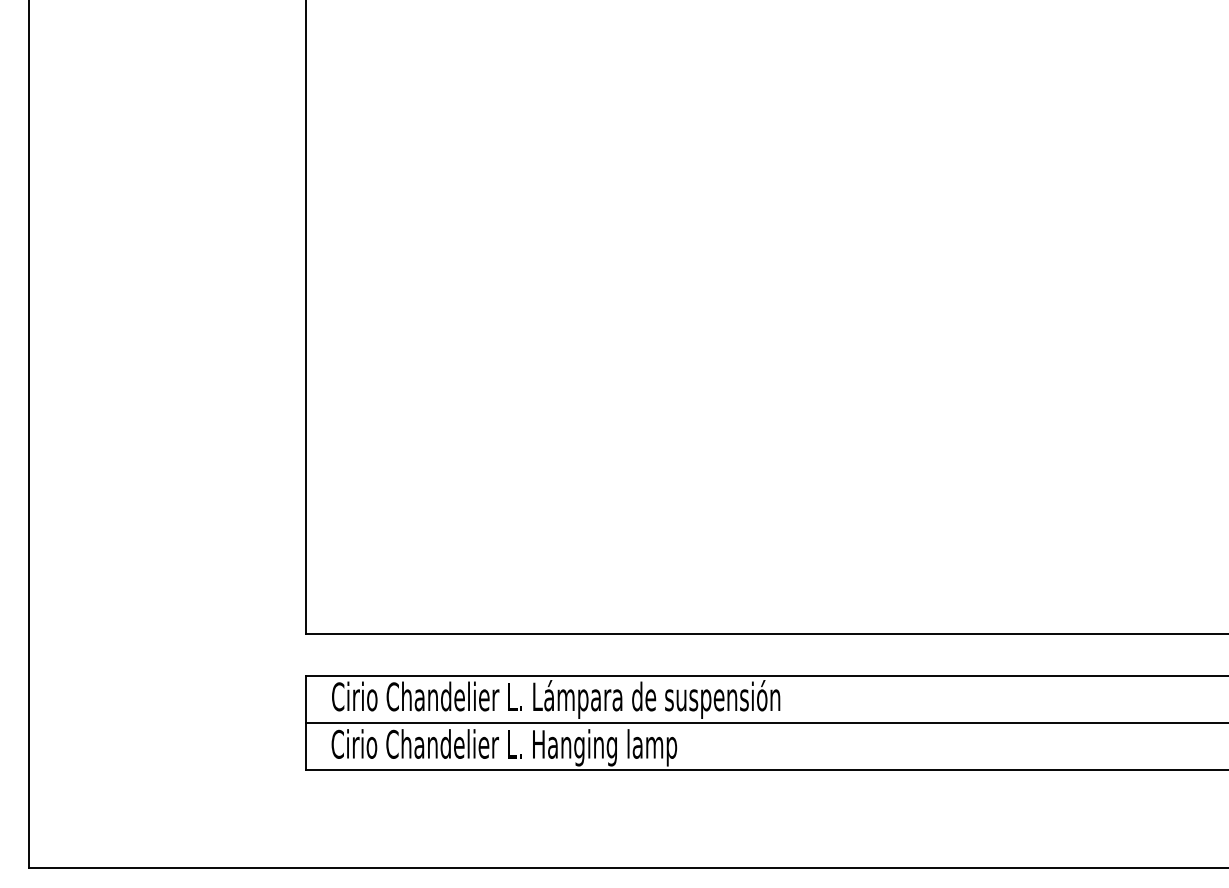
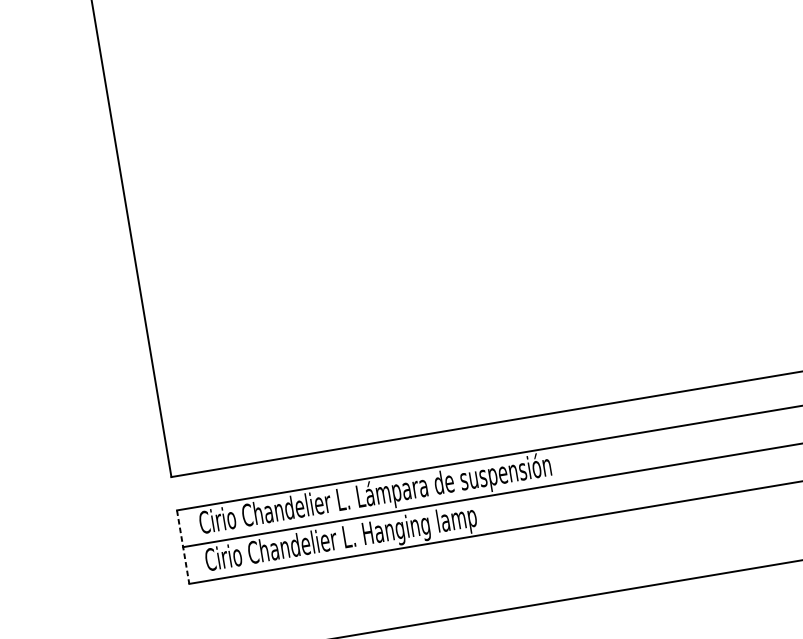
line: (306, 723) -> (183, 547), solid -> dashed

